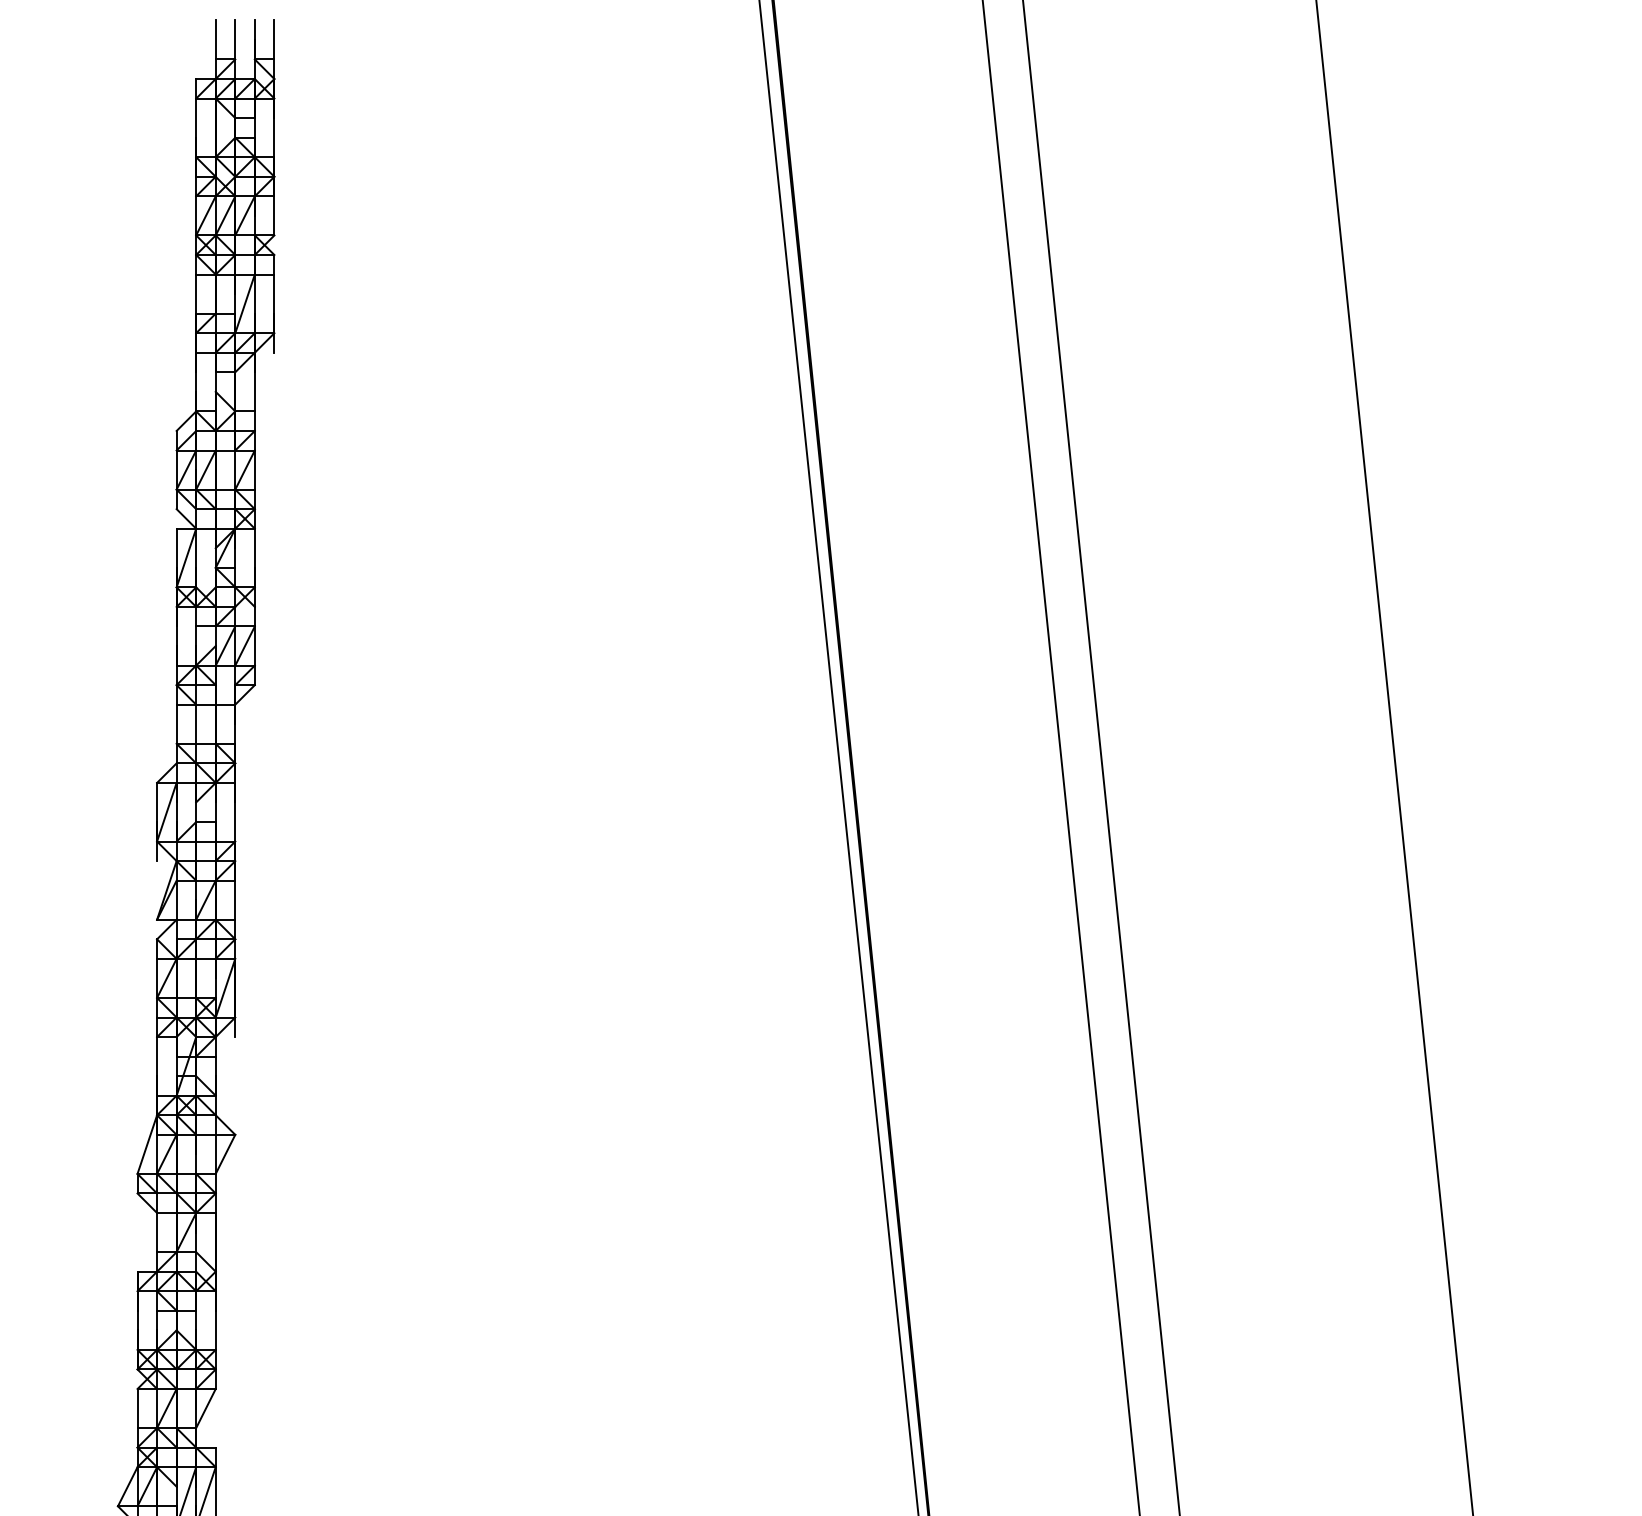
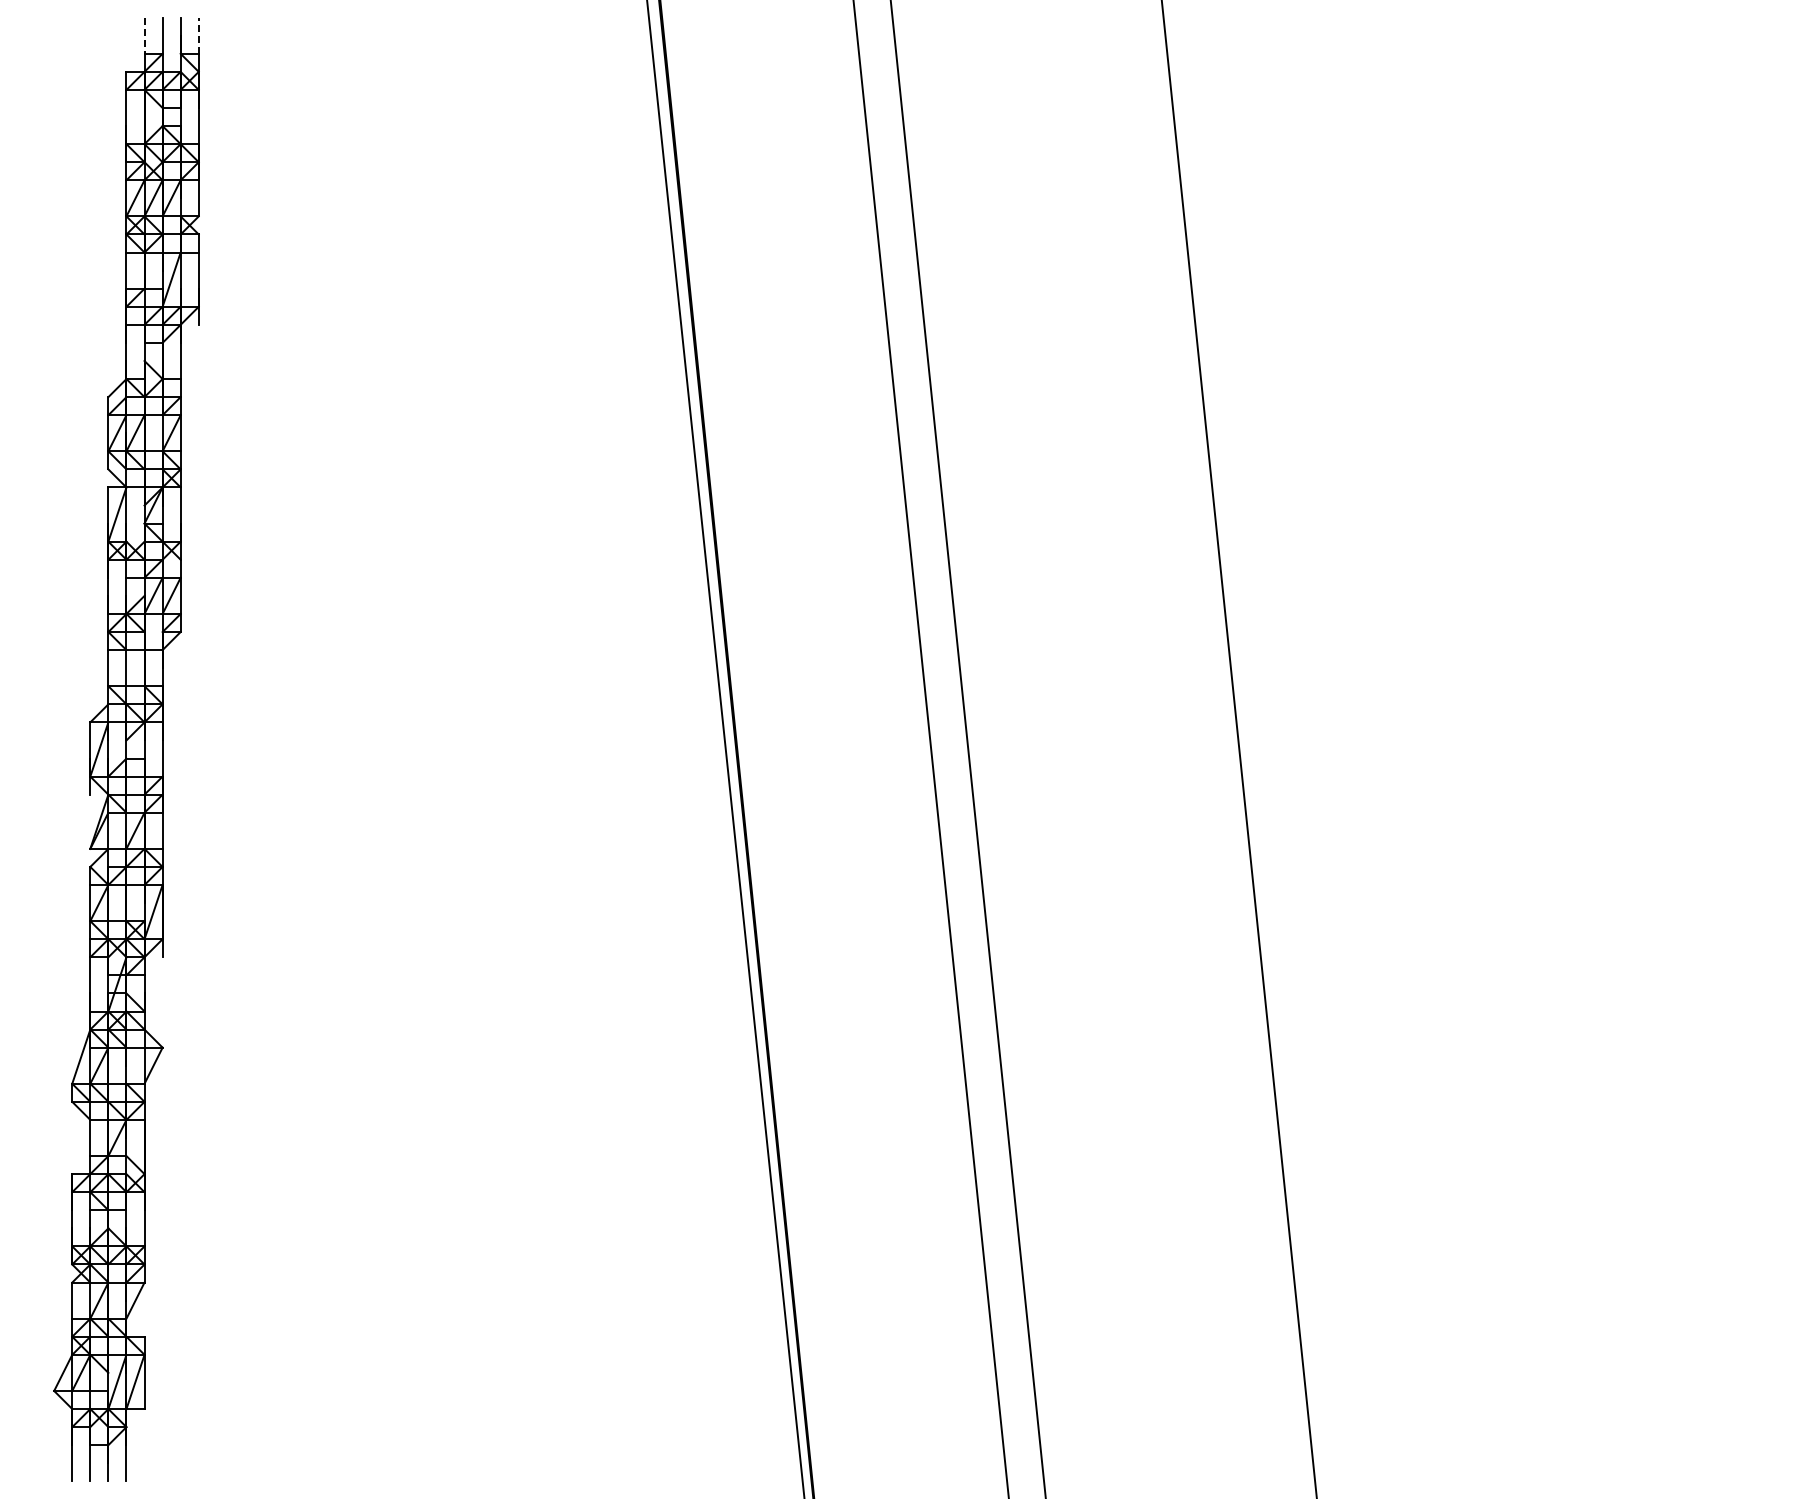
line: (274, 39) -> (198, 35), solid -> dashed
line: (215, 40) -> (144, 36), solid -> dashed

